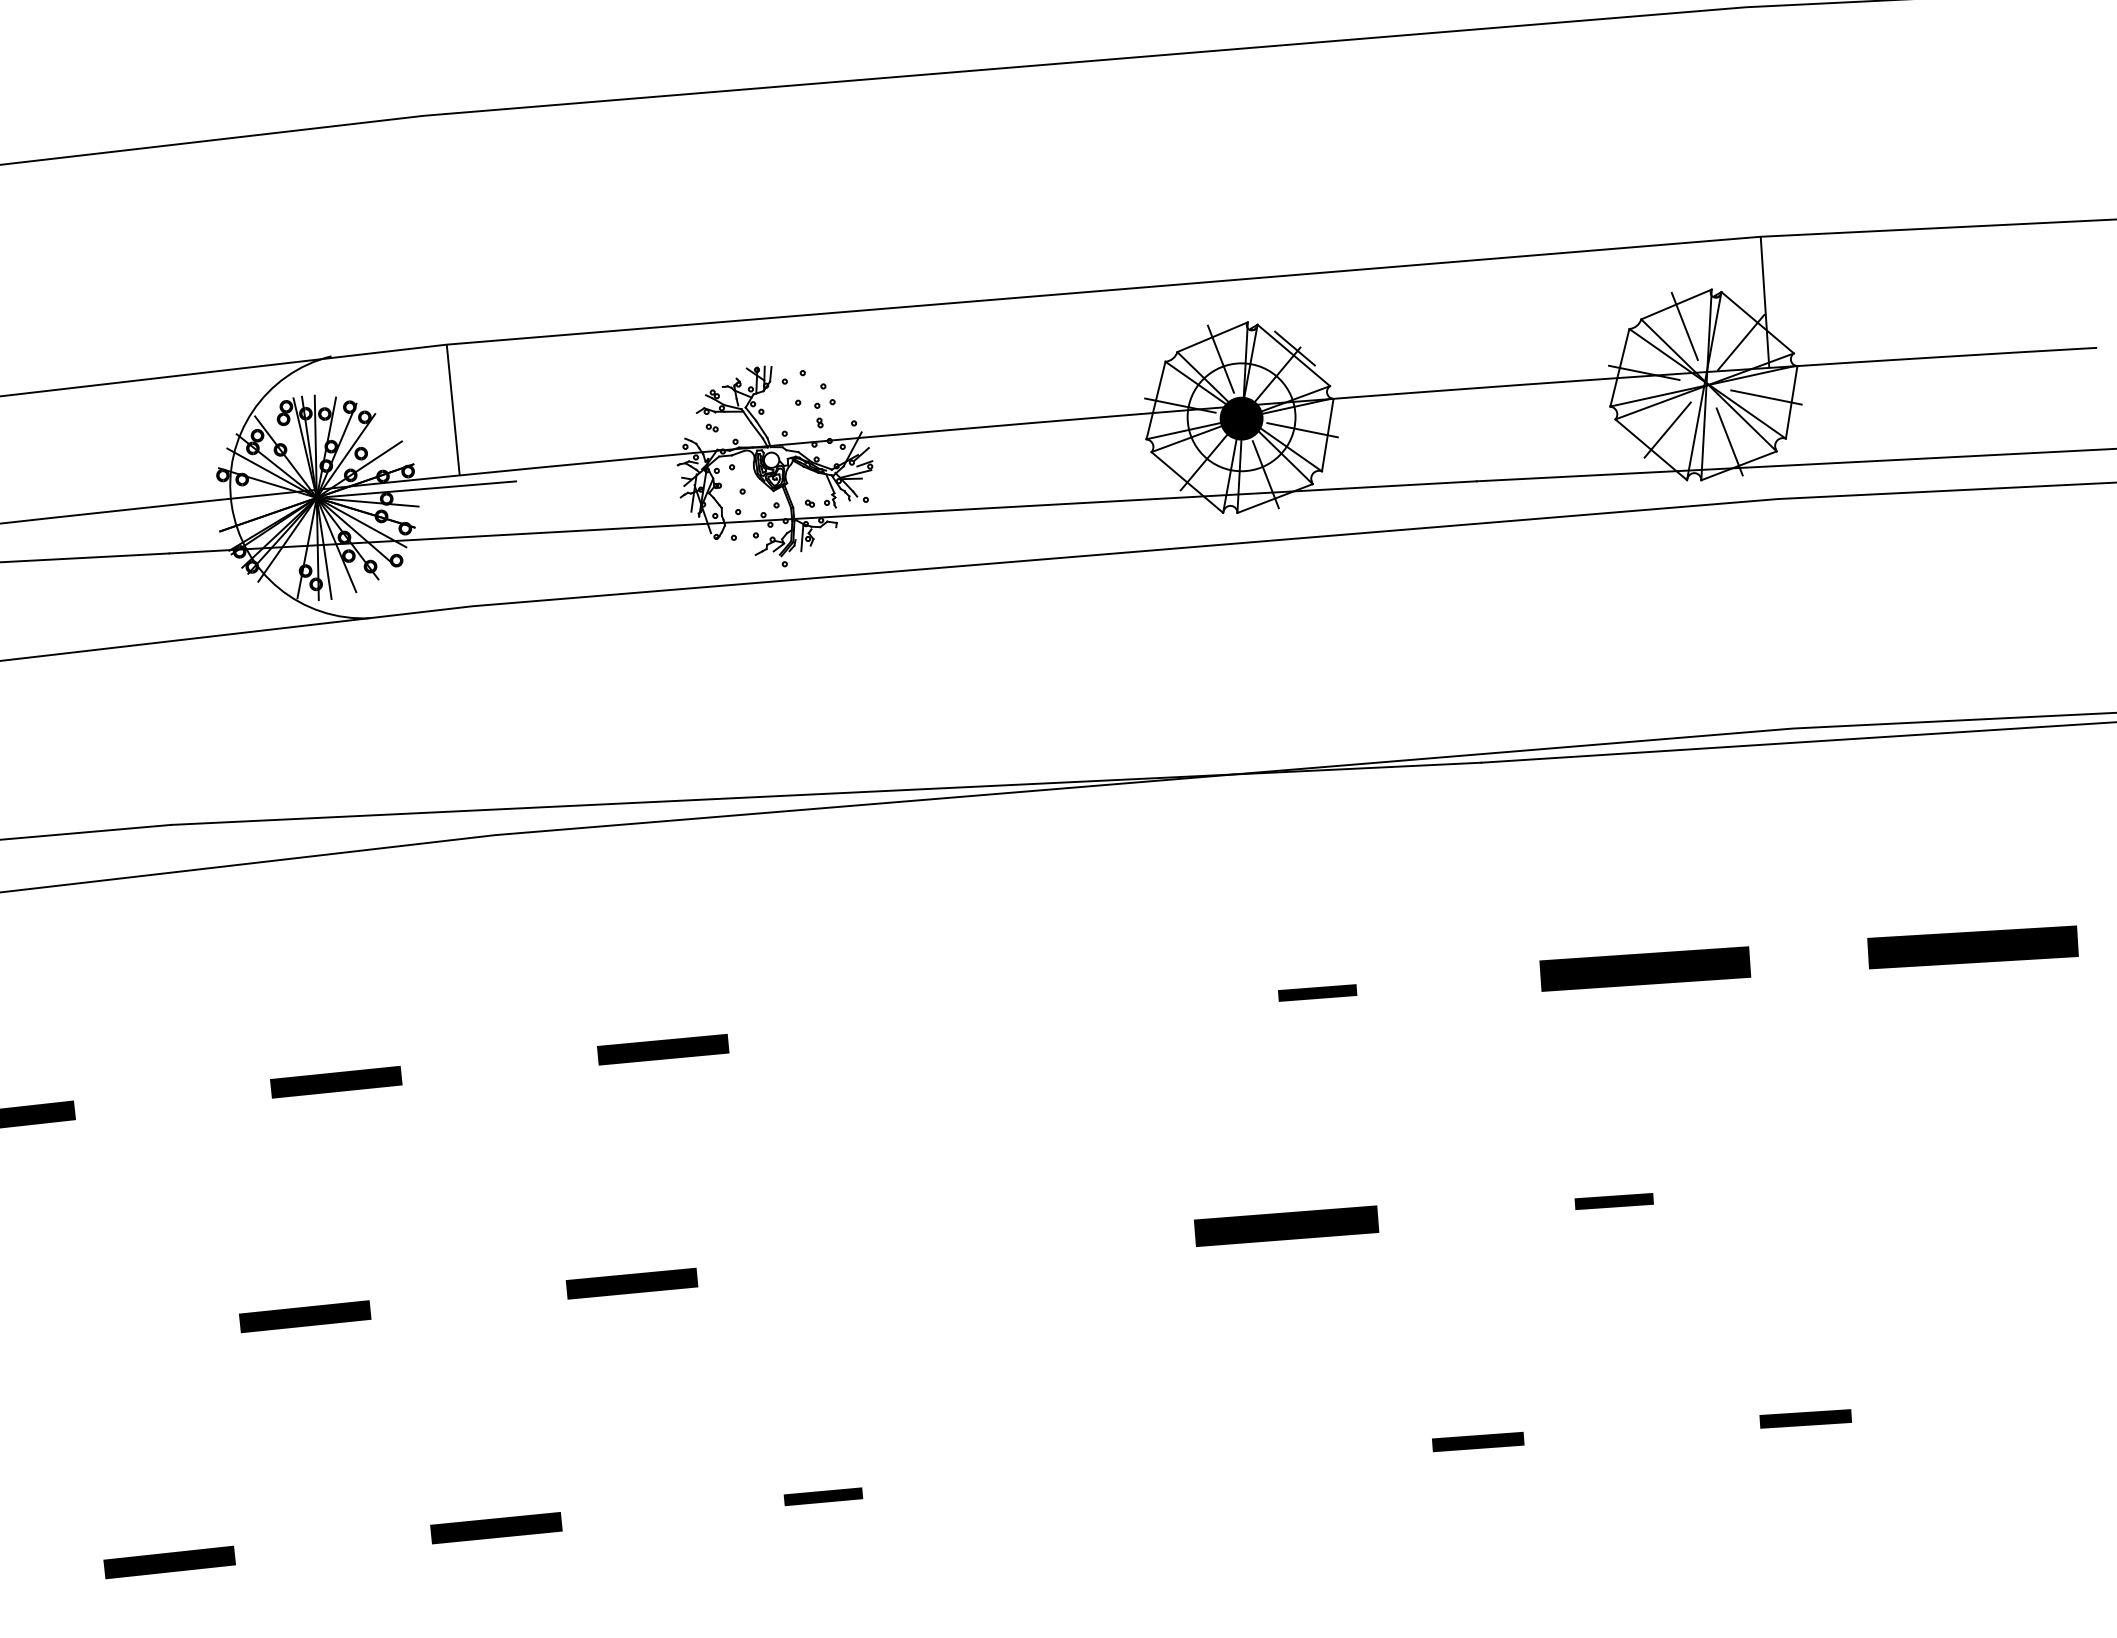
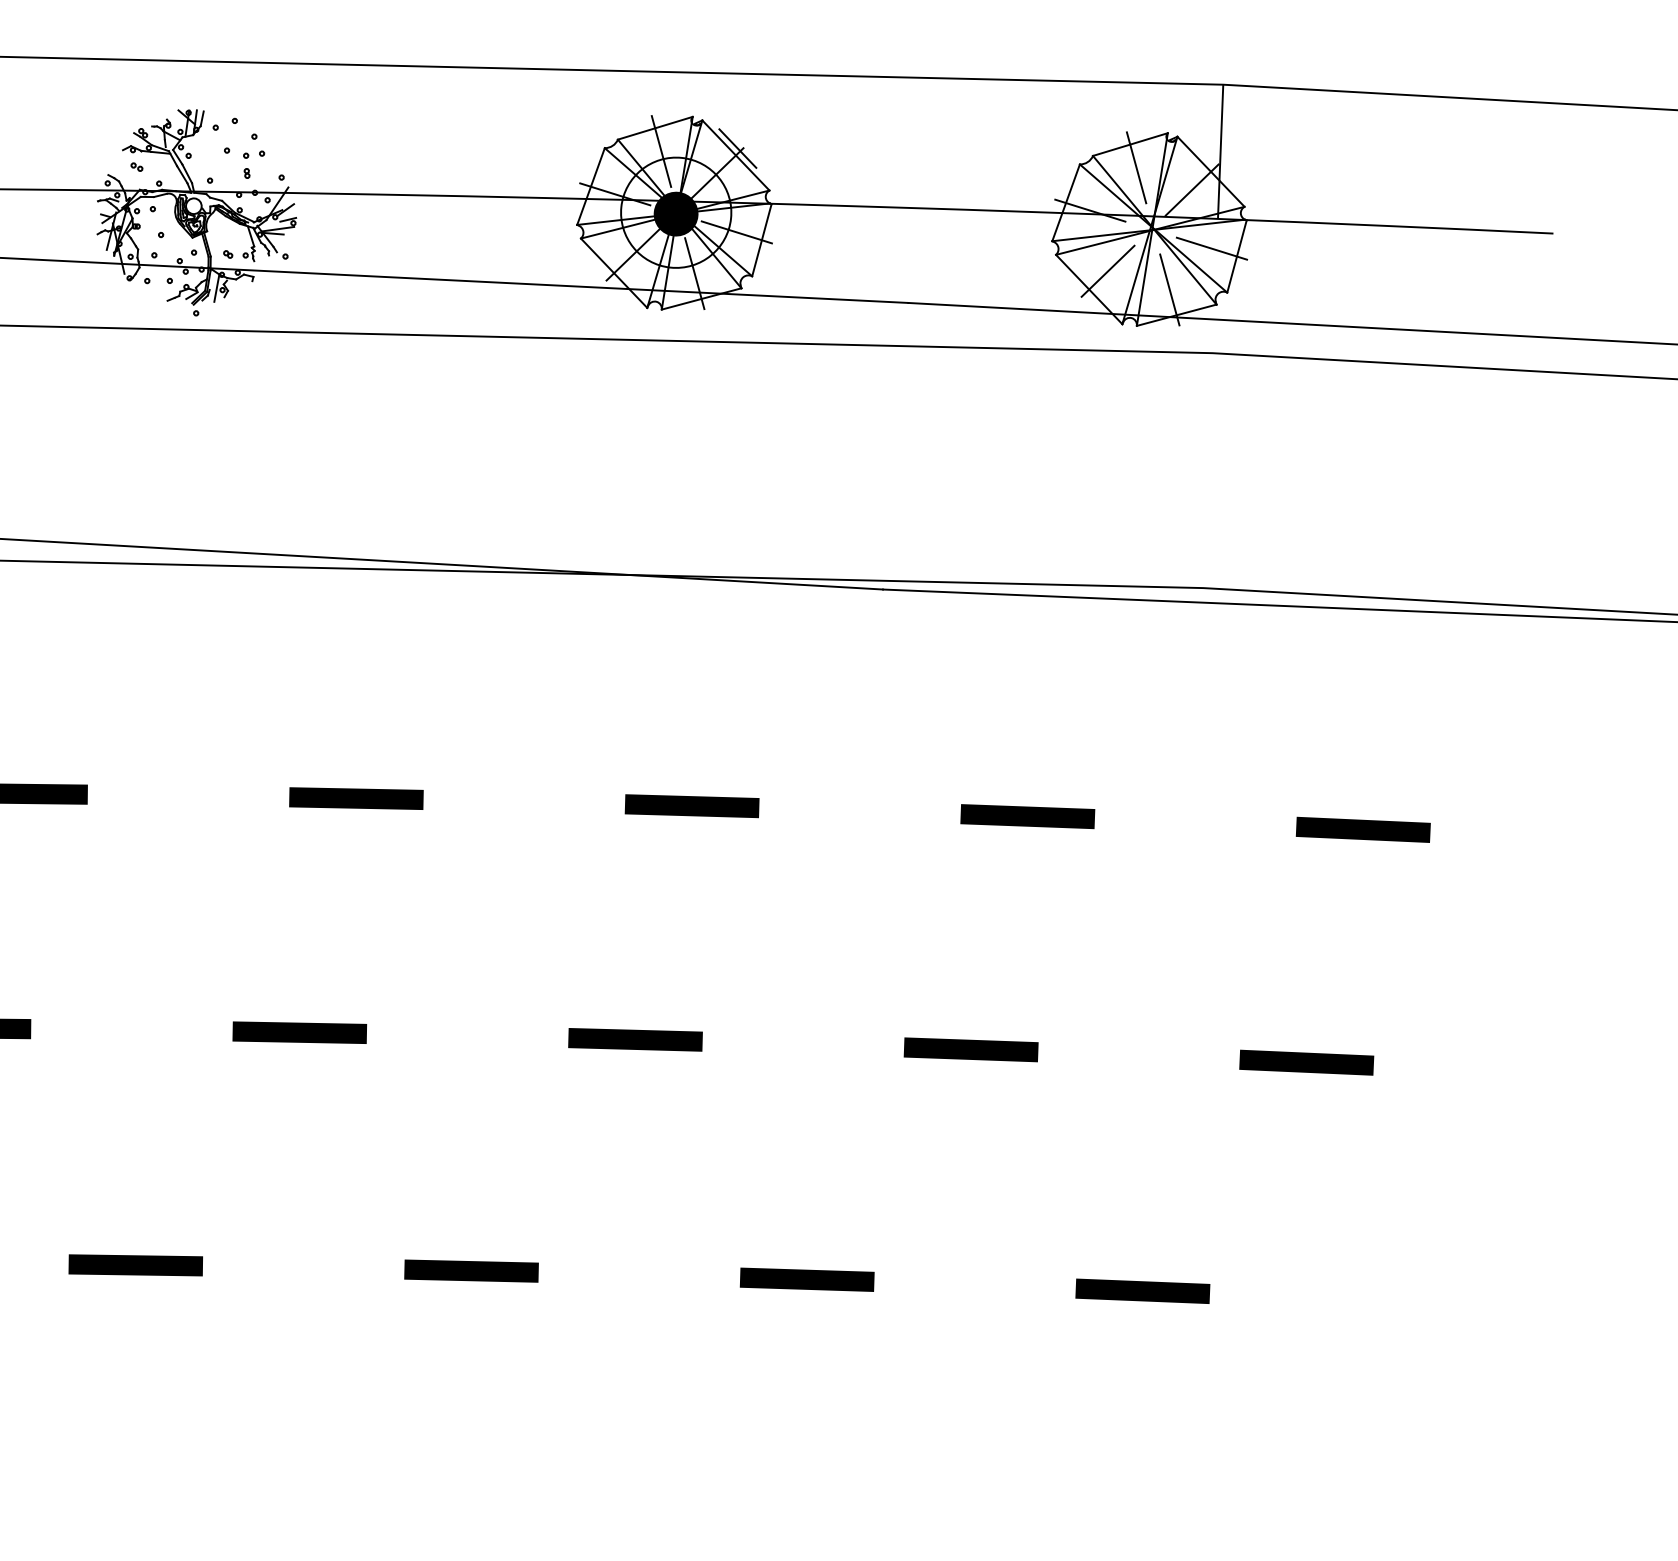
part: (1973, 947) -> (1363, 829), size x0.62
part: (1645, 968) -> (1027, 816), size x0.62
part: (1317, 992) -> (691, 805), size x1.67
part: (990, 1019) -> (356, 798), added
part: (1941, 1179) -> (1306, 1062), added
part: (1614, 1201) -> (971, 1049), size x1.67
part: (1286, 1225) -> (635, 1039), size x0.71
part: (959, 1253) -> (300, 1032), added
part: (1805, 1418) -> (1142, 1290), size x1.43
part: (1478, 1441) -> (807, 1279), size x1.43
part: (1150, 1467) -> (471, 1270), added
part: (823, 1496) -> (135, 1265), size x1.67

